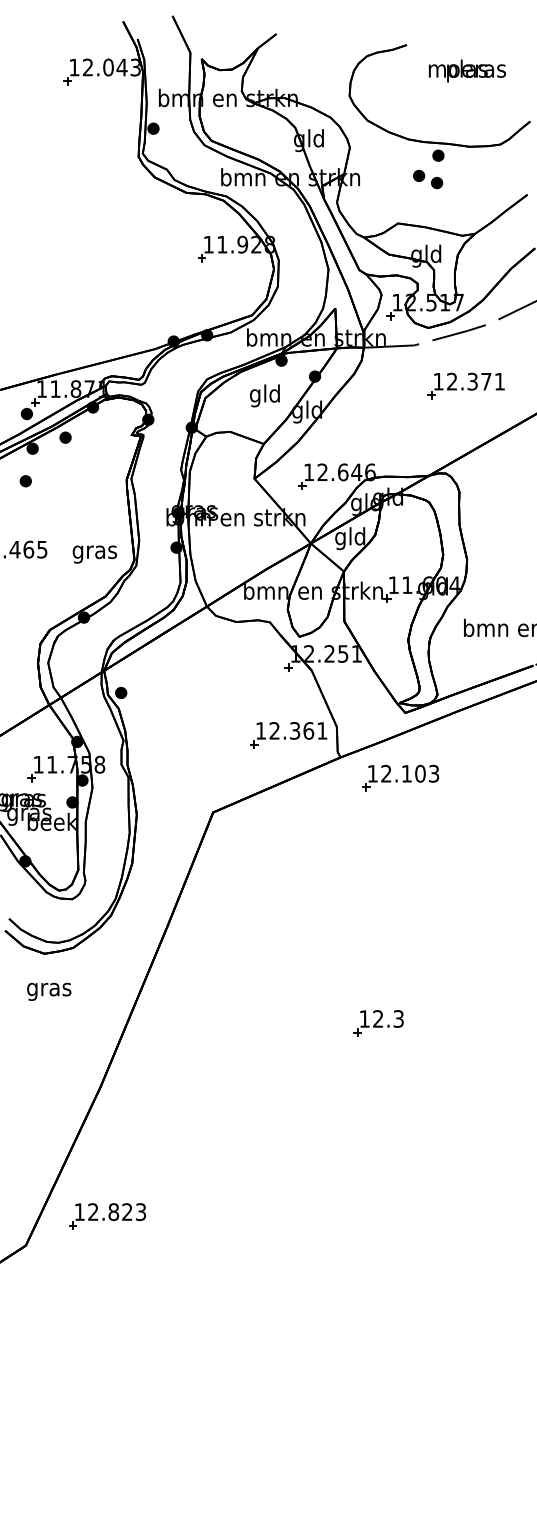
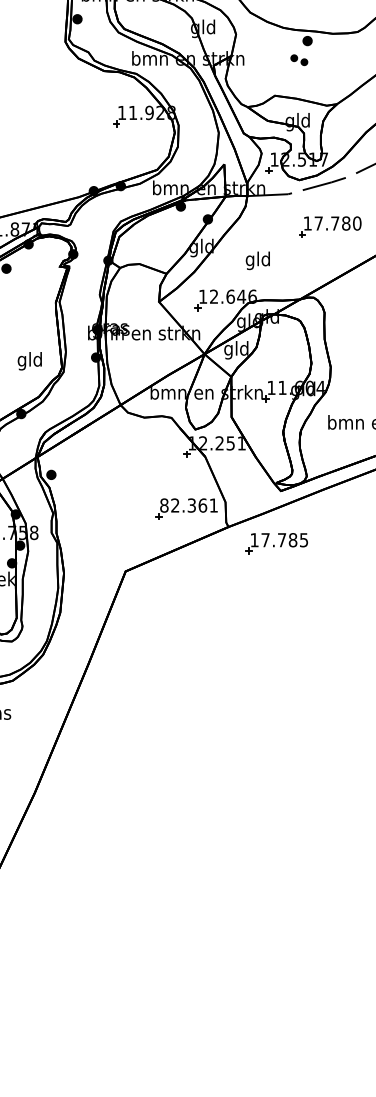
part: (428, 179) -> (299, 60), size x0.7
text: (476, 381) -> (338, 223), 12.371 -> 17.780
text: (264, 395) -> (257, 260), moved
text: (94, 551) -> (29, 360), gras -> gld
text: (260, 730) -> (163, 505), 12.361 -> 82.361
text: (410, 773) -> (285, 539), 12.103 -> 17.785
part: (378, 1023) -> (259, 741), removed
part: (107, 1216) -> (40, 897), removed

